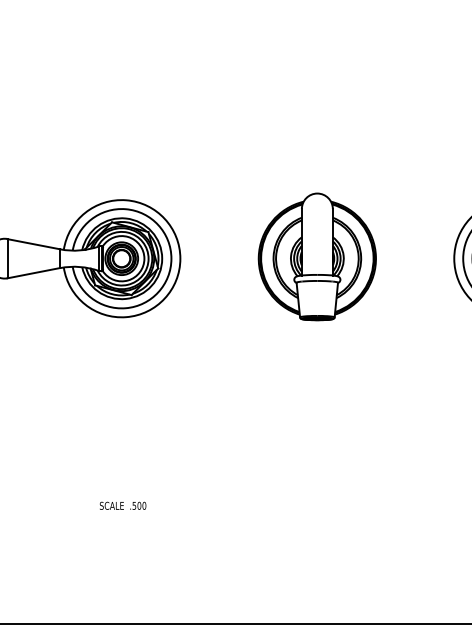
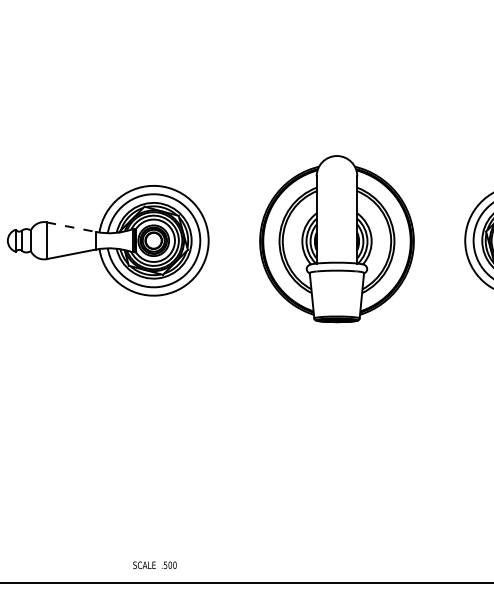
line: (33, 244) -> (71, 227), solid -> dashed
part: (316, 256) -> (336, 238), size x1.4
text: (122, 506) -> (154, 565), moved

